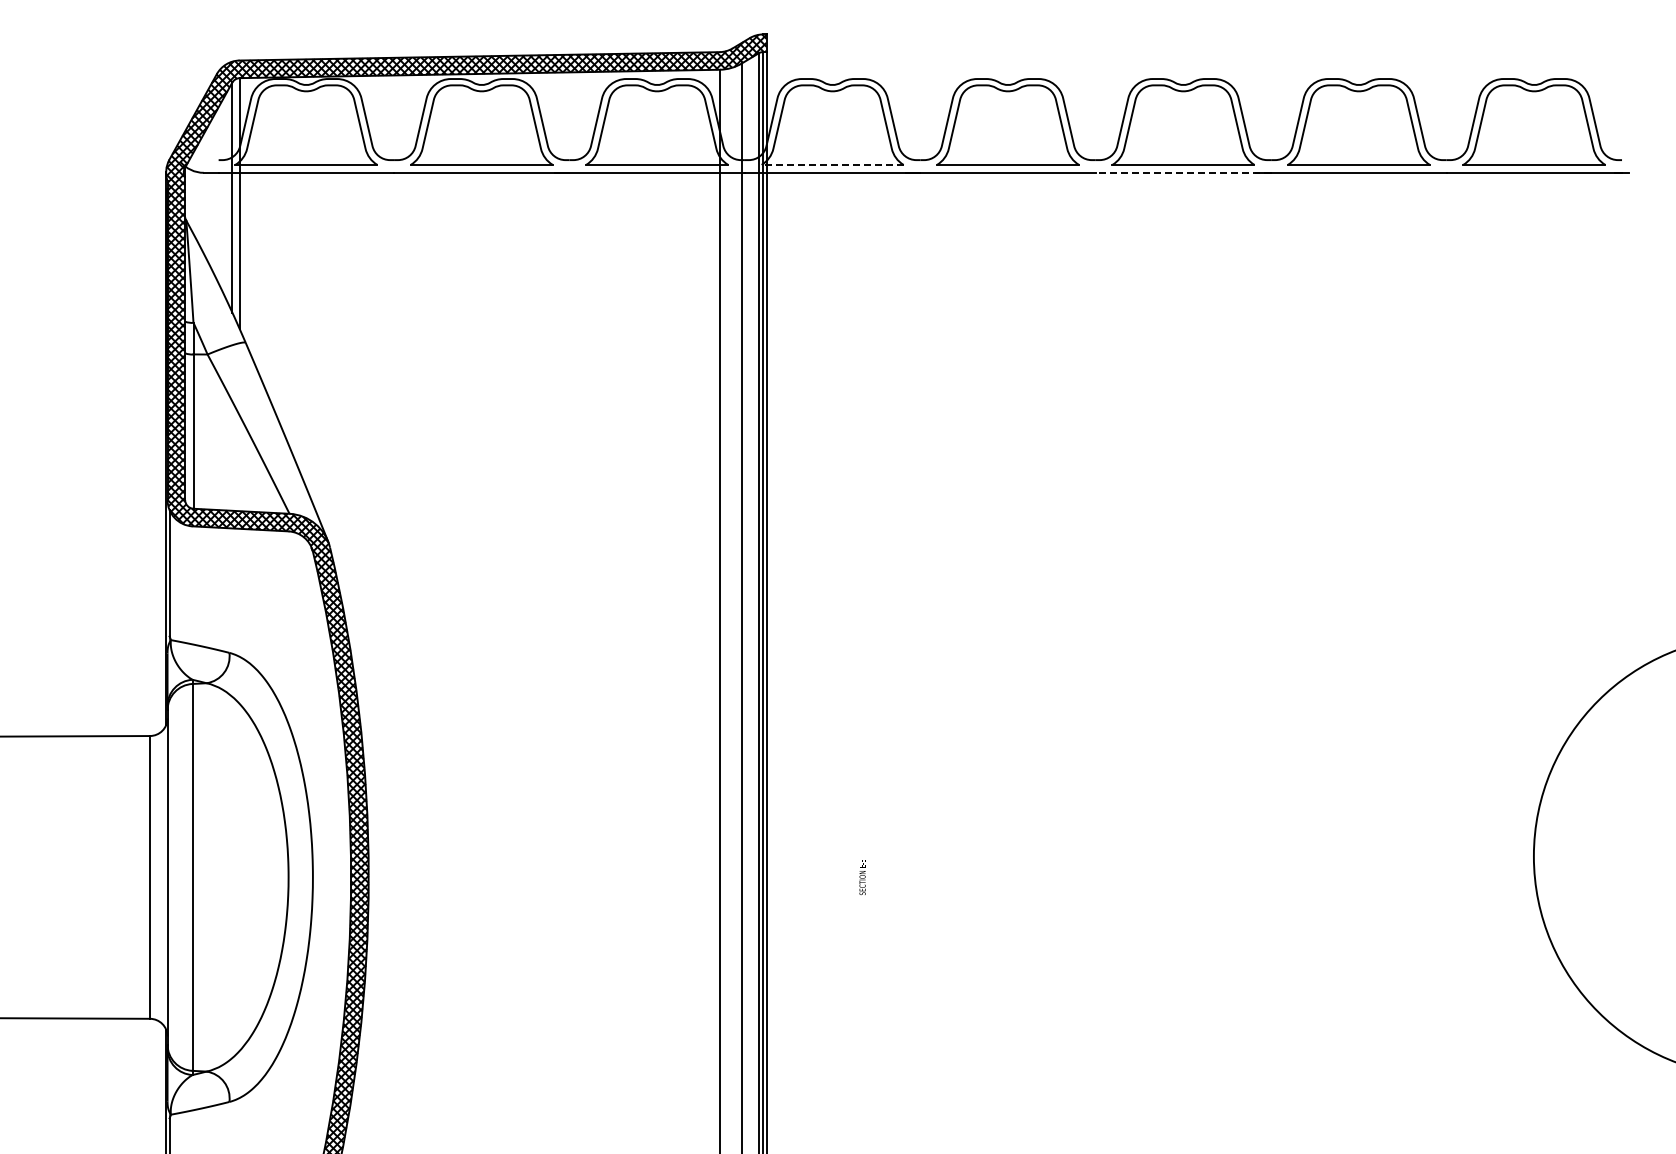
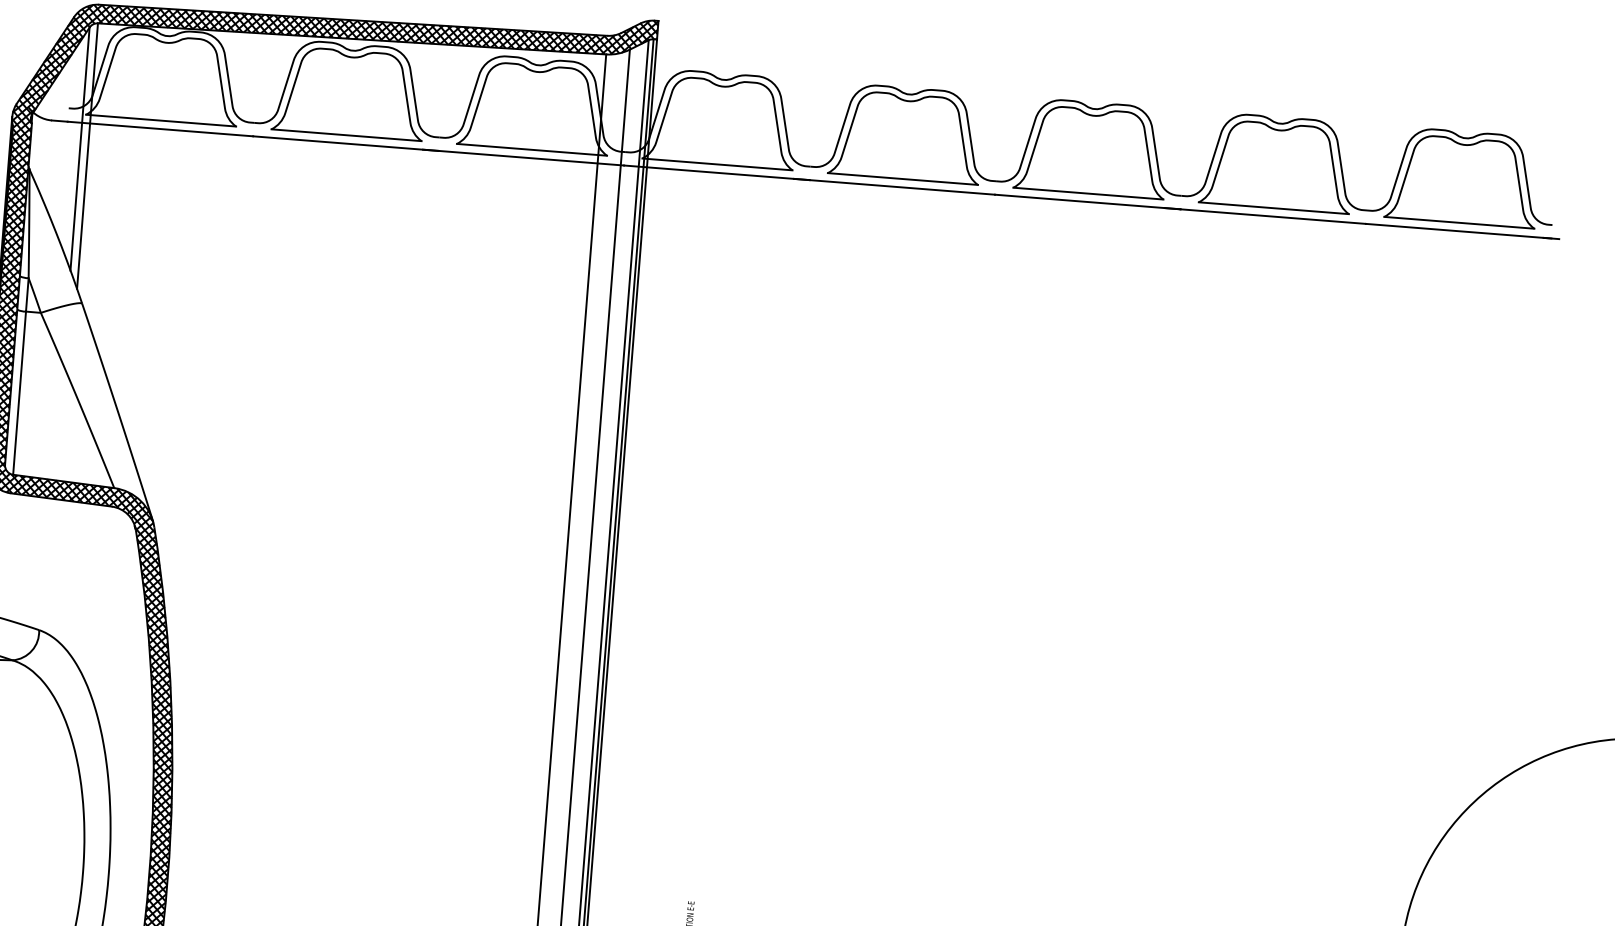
line: (832, 164) -> (717, 163), dashed -> solid
line: (1183, 172) -> (1087, 201), dashed -> solid

